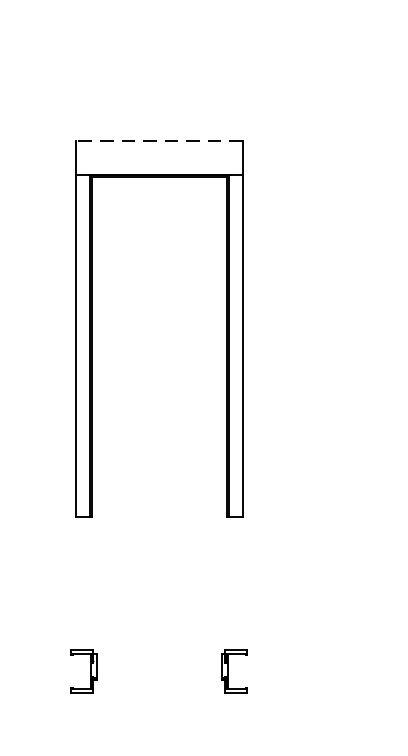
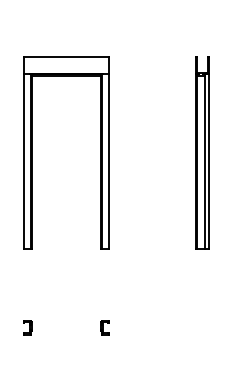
line: (158, 141) -> (65, 57), dashed -> solid
part: (83, 670) -> (27, 327), size x0.62
part: (234, 670) -> (104, 327), size x0.62

